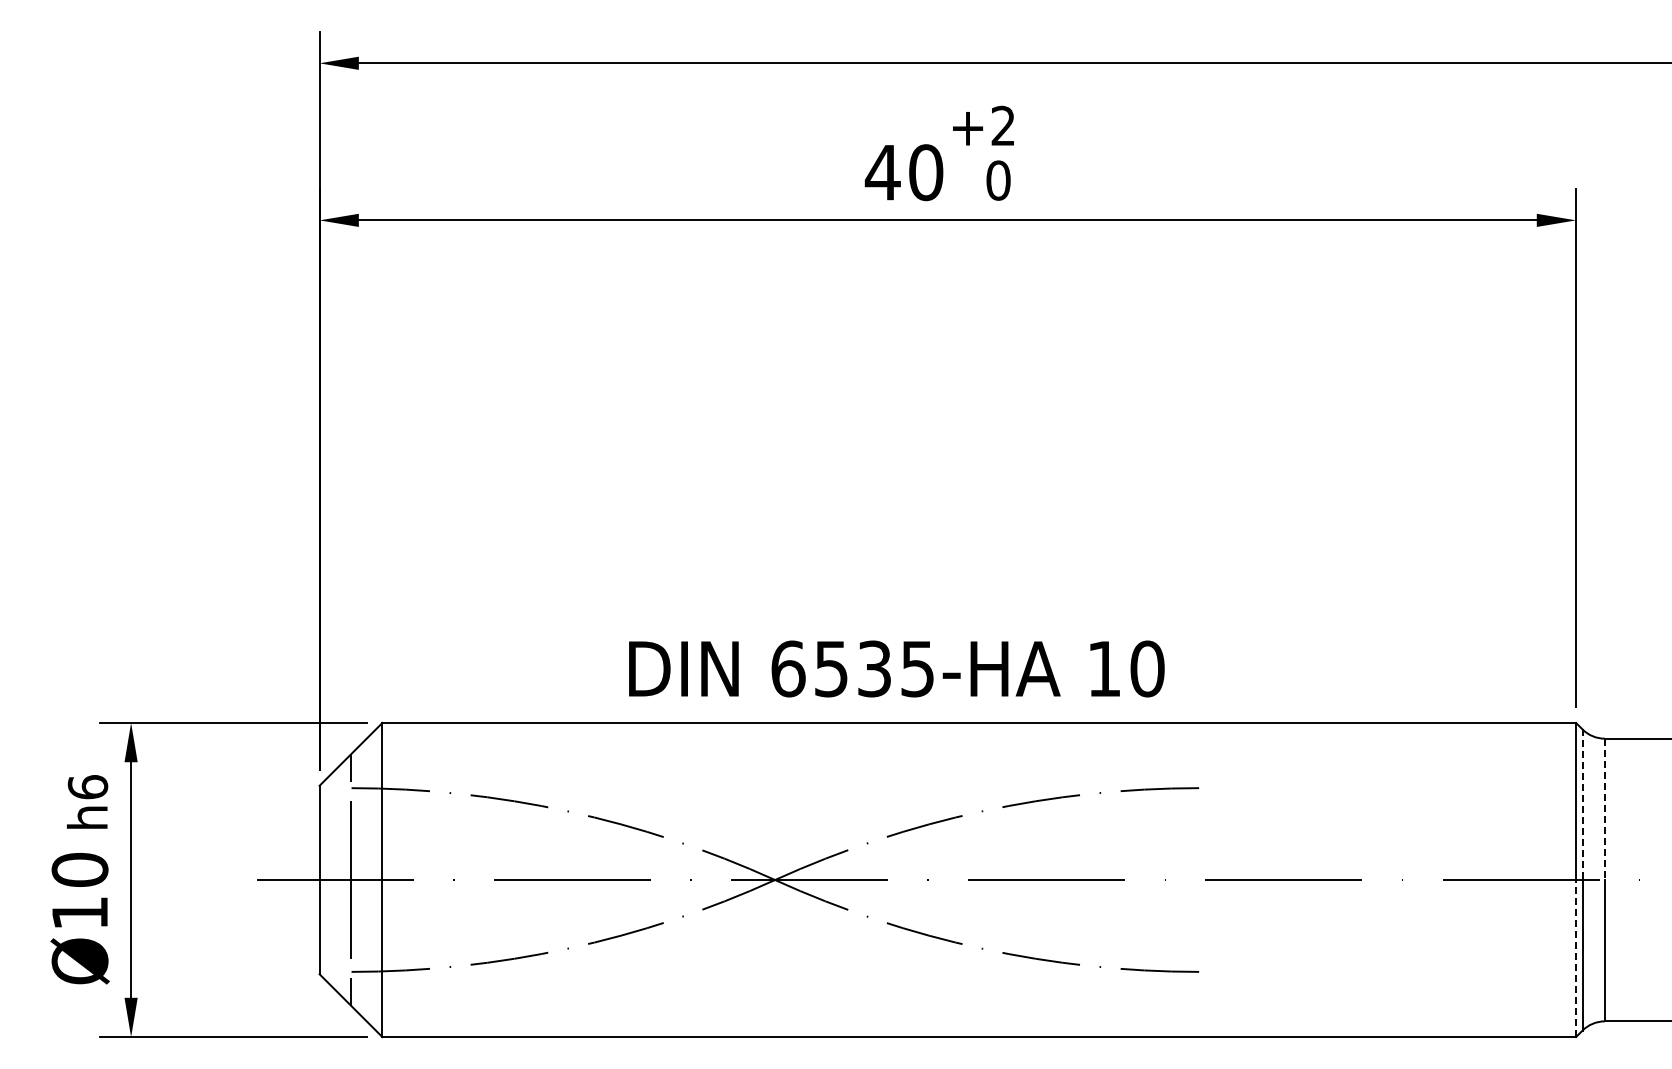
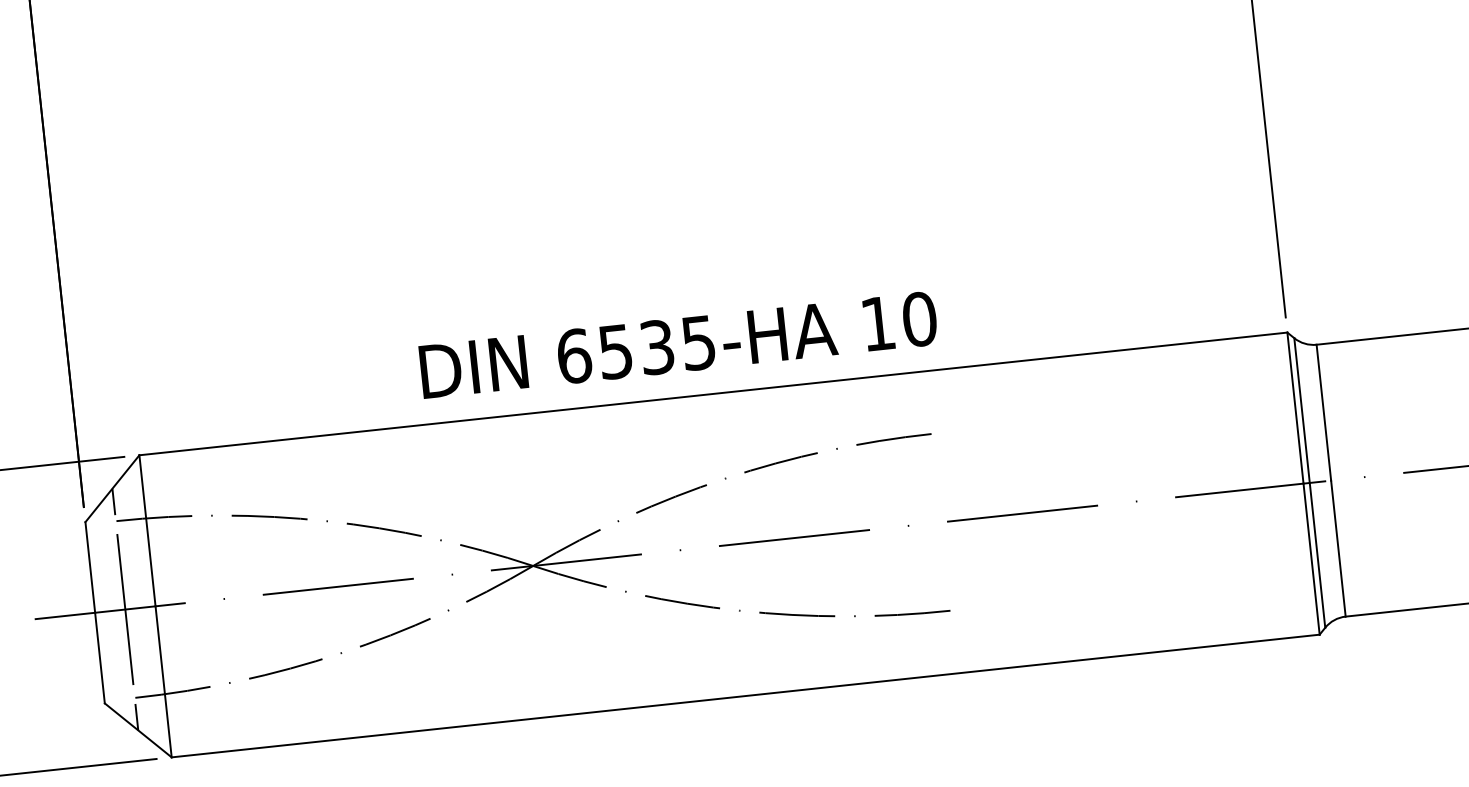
text: (896, 668) -> (678, 344), moved
line: (1582, 805) -> (1302, 411), dashed -> solid
line: (1604, 809) -> (1323, 412), dashed -> solid
line: (1576, 958) -> (1312, 559), dashed -> solid

